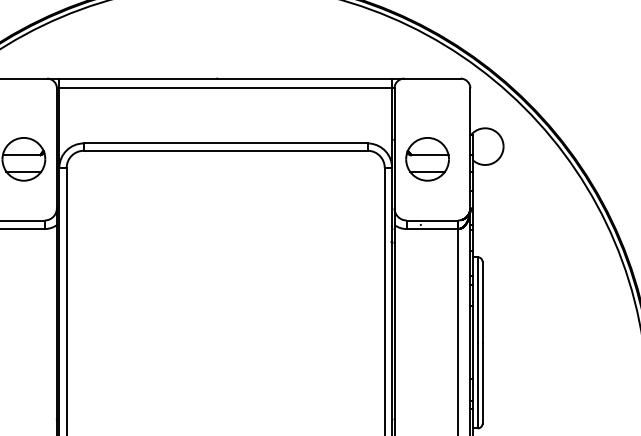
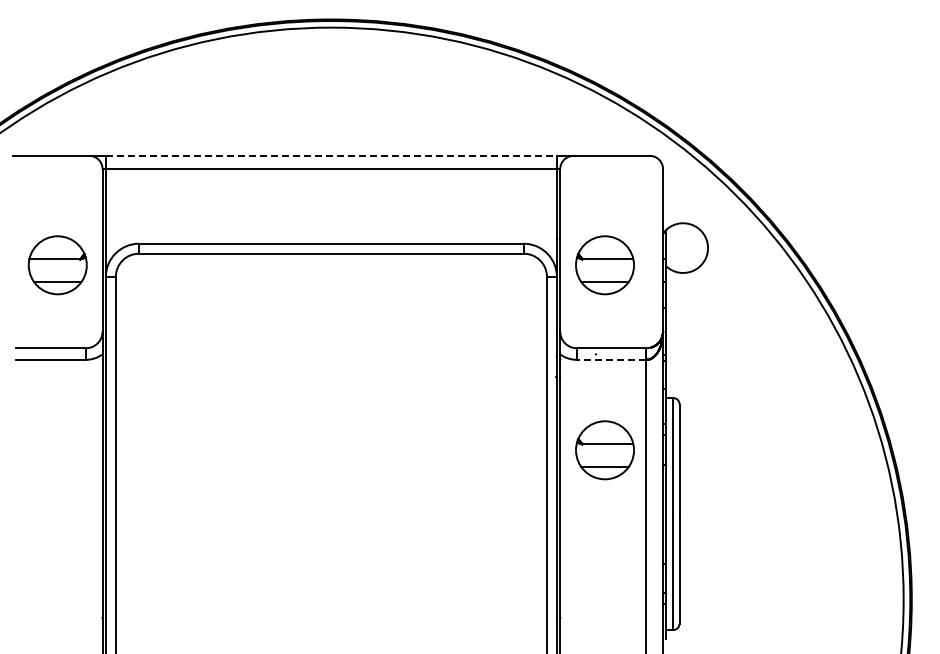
line: (225, 78) -> (331, 155), solid -> dashed
line: (432, 228) -> (611, 359), solid -> dashed
part: (427, 295) -> (604, 450), added

